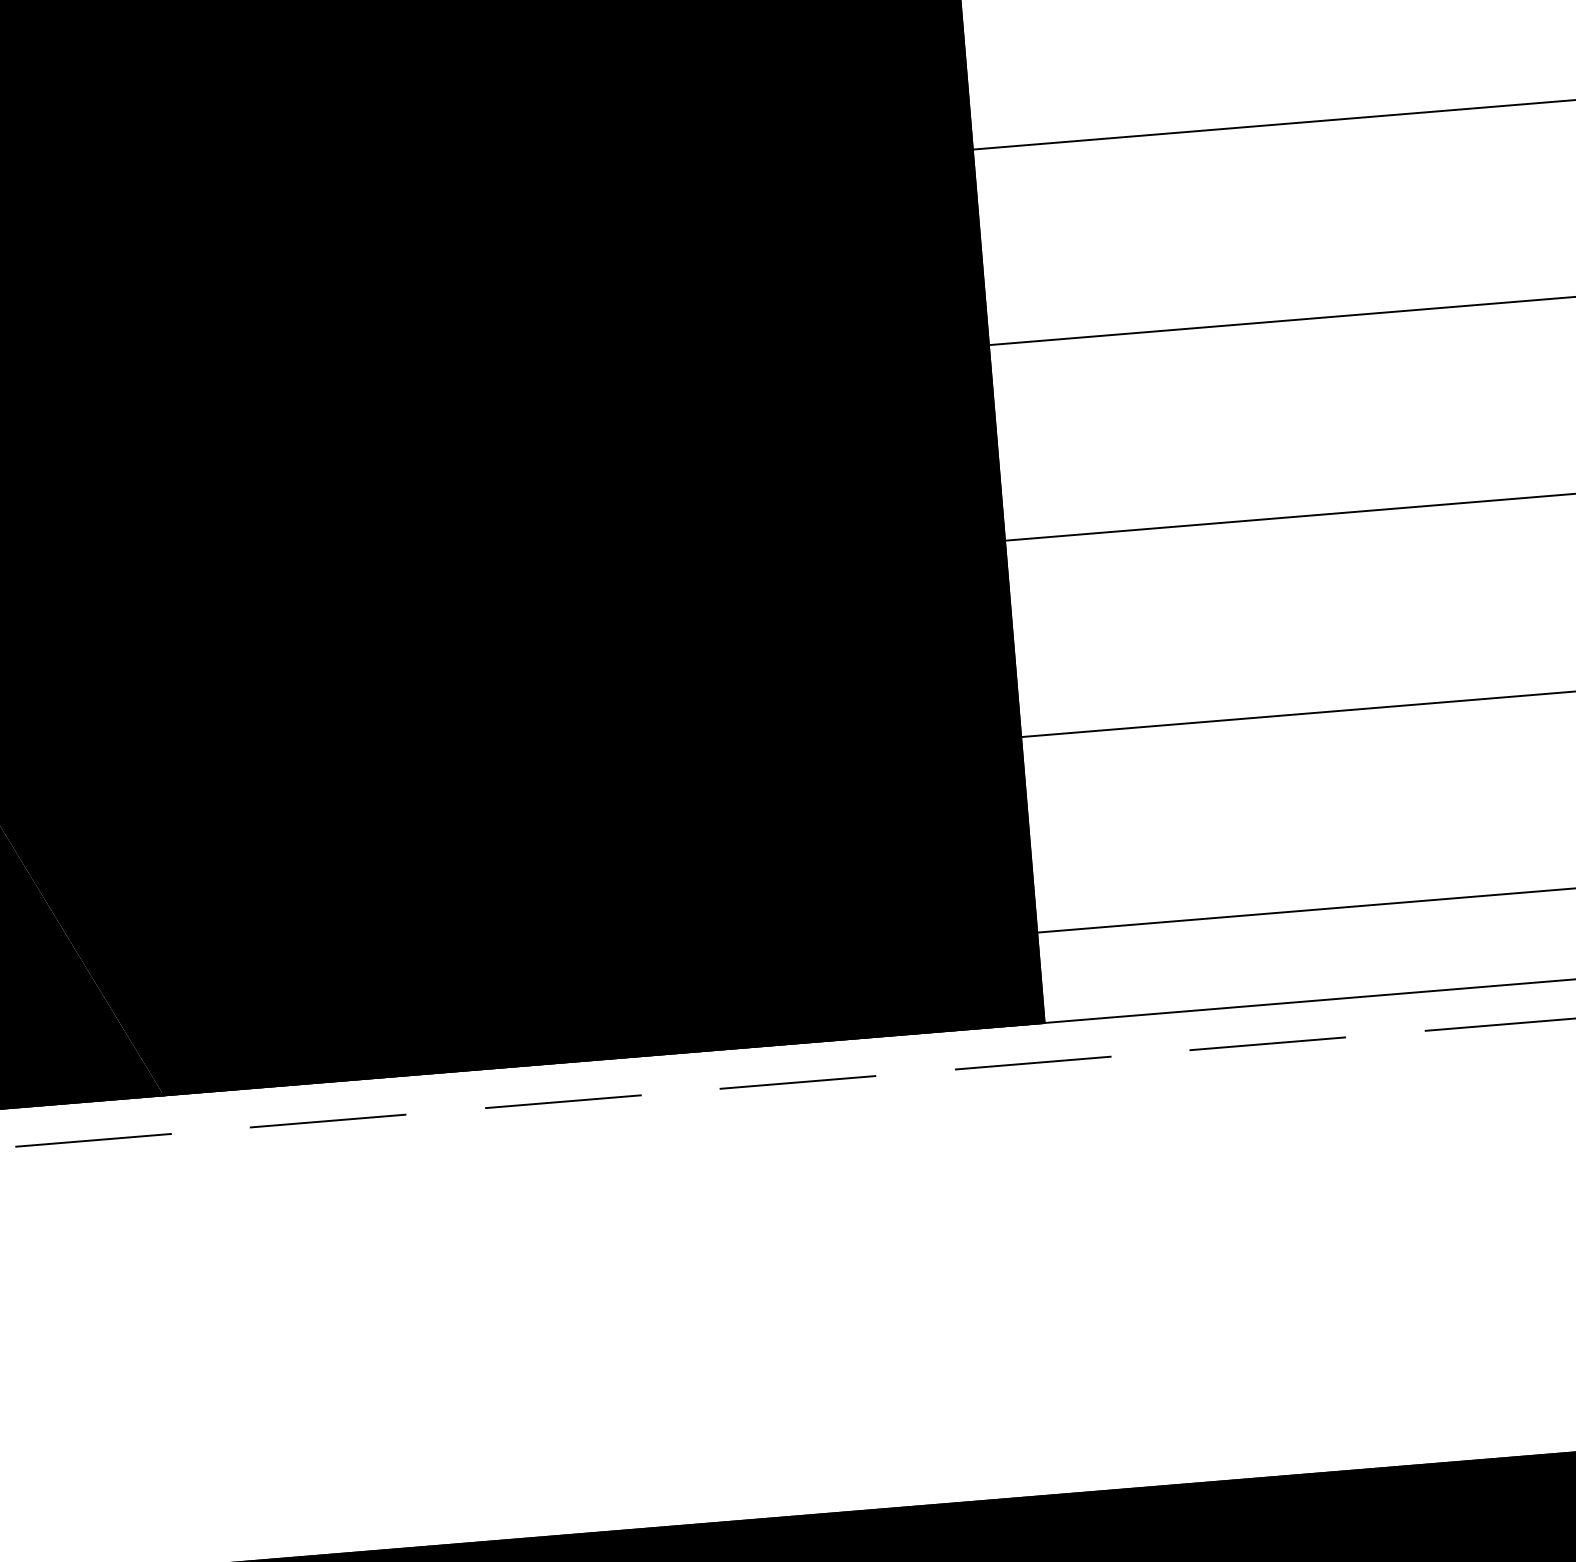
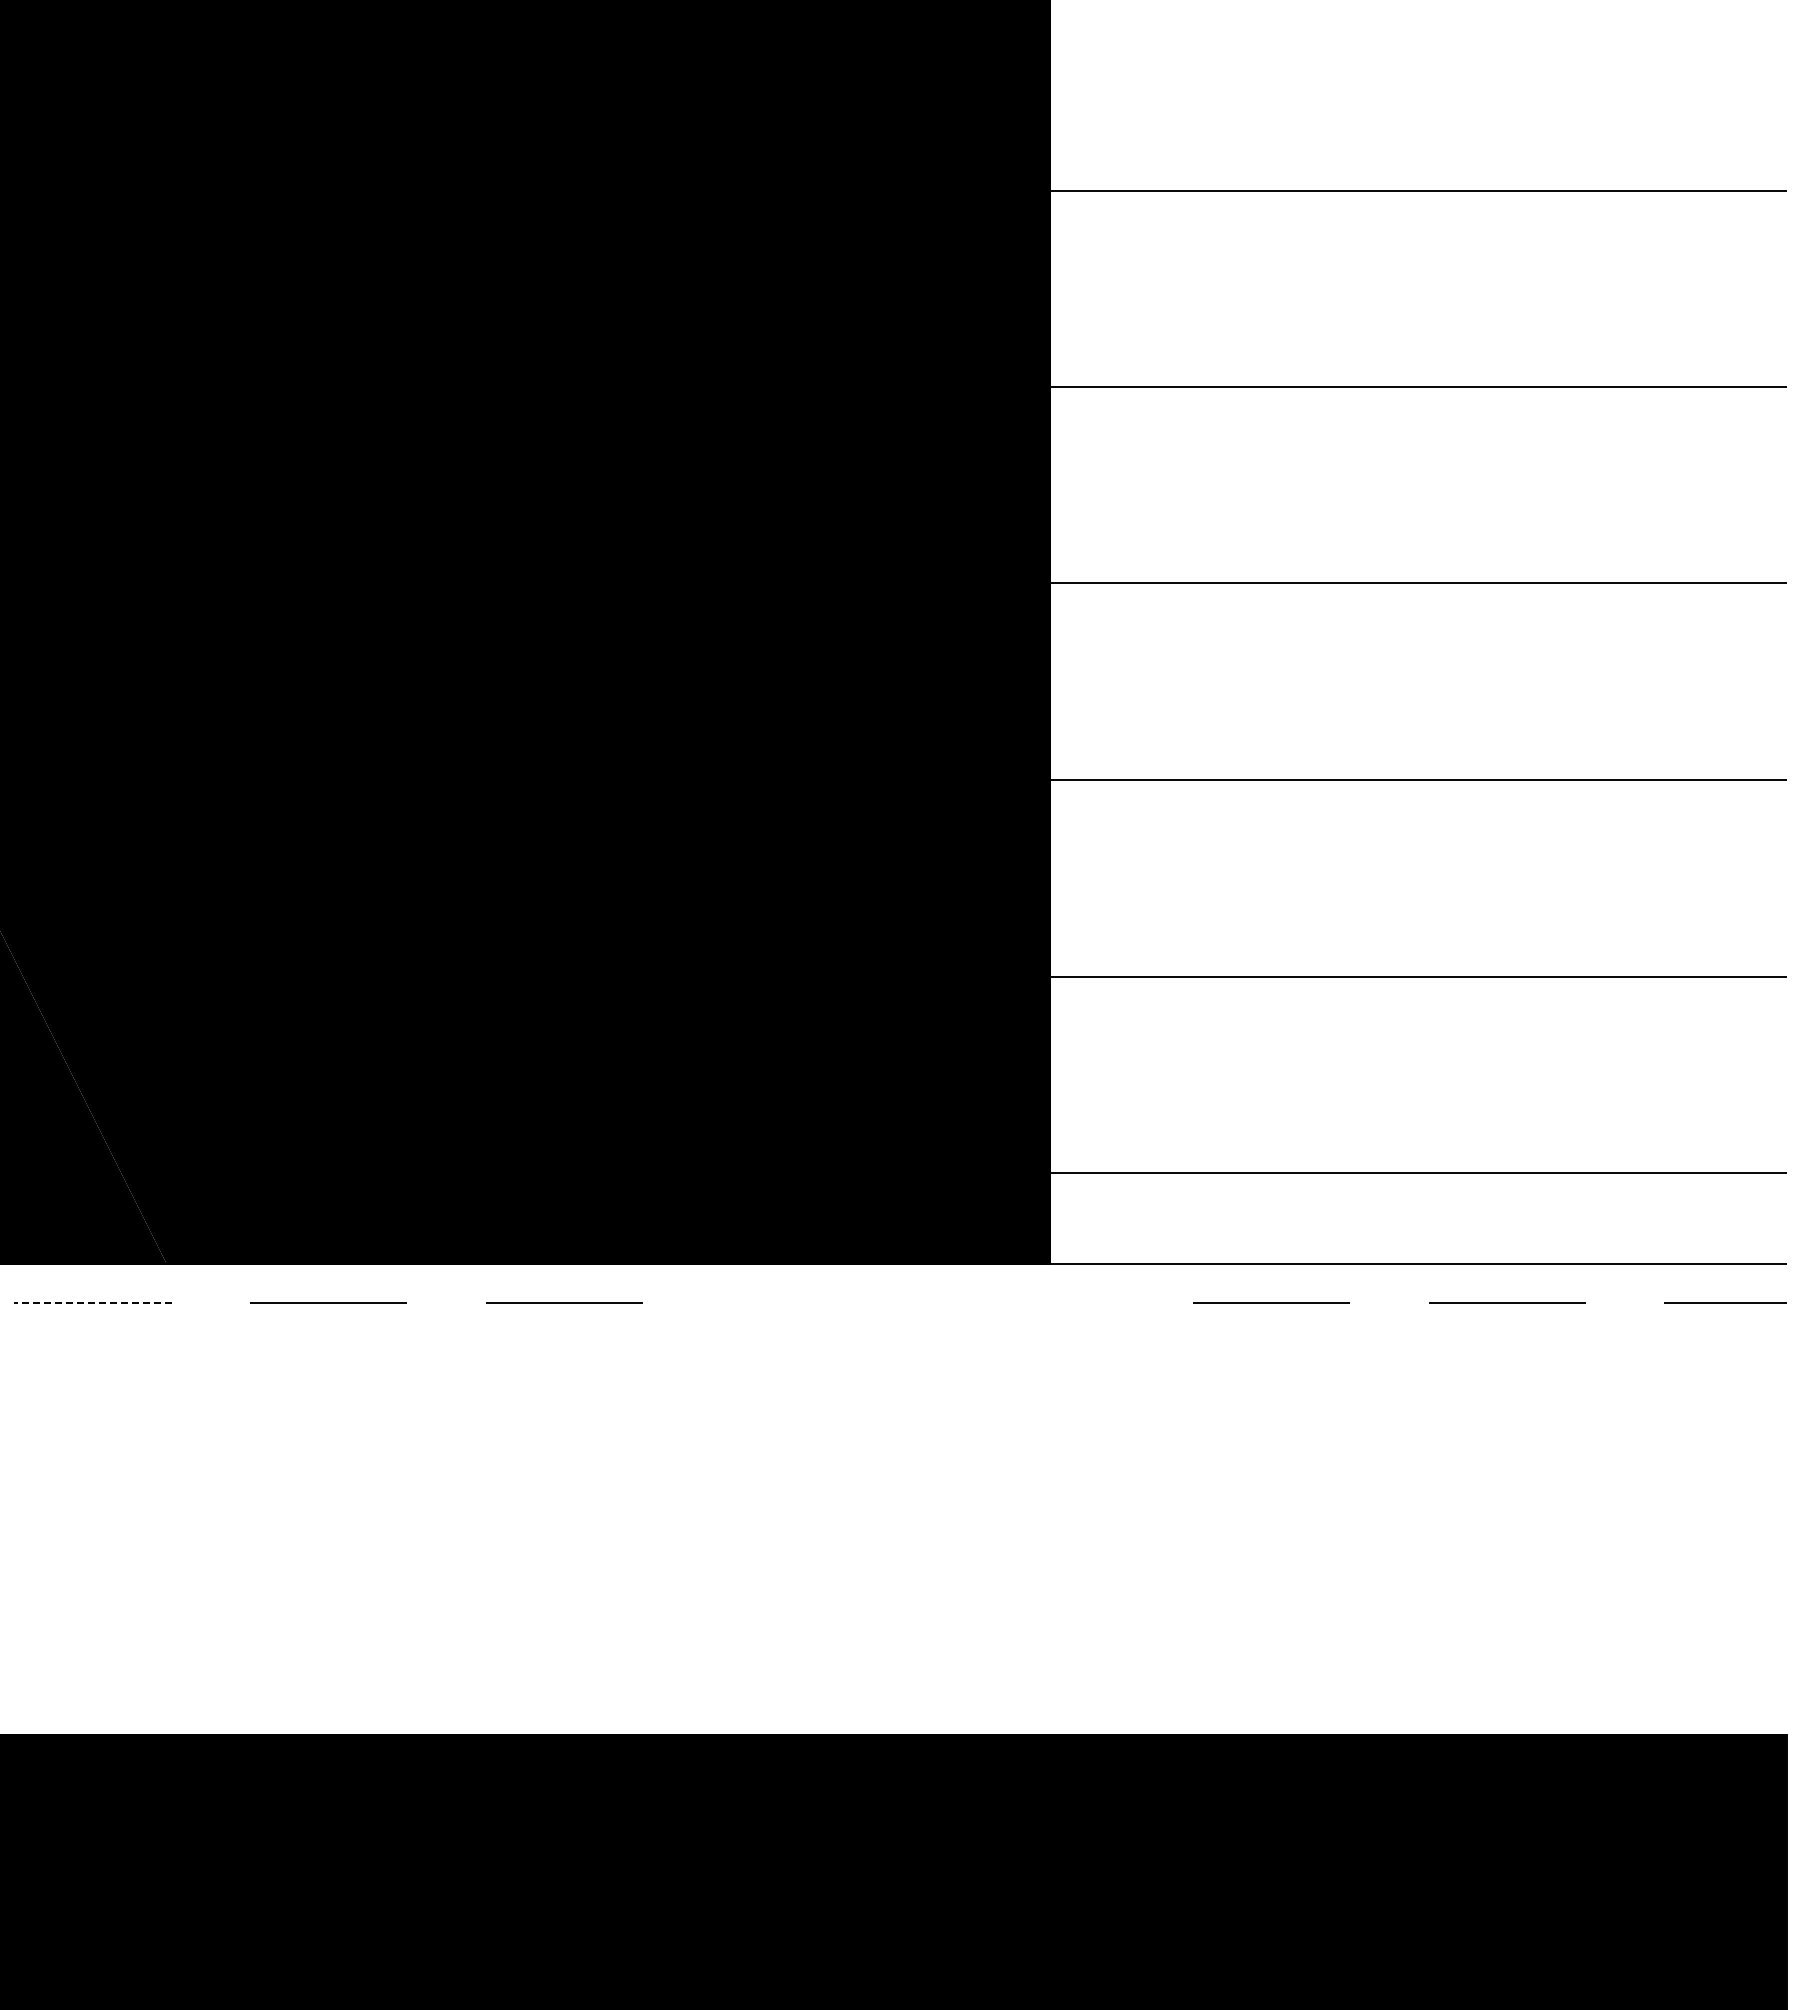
line: (1032, 1062) -> (1035, 1302), removed
line: (797, 1082) -> (799, 1302), removed
line: (93, 1140) -> (92, 1302), solid -> dashed

